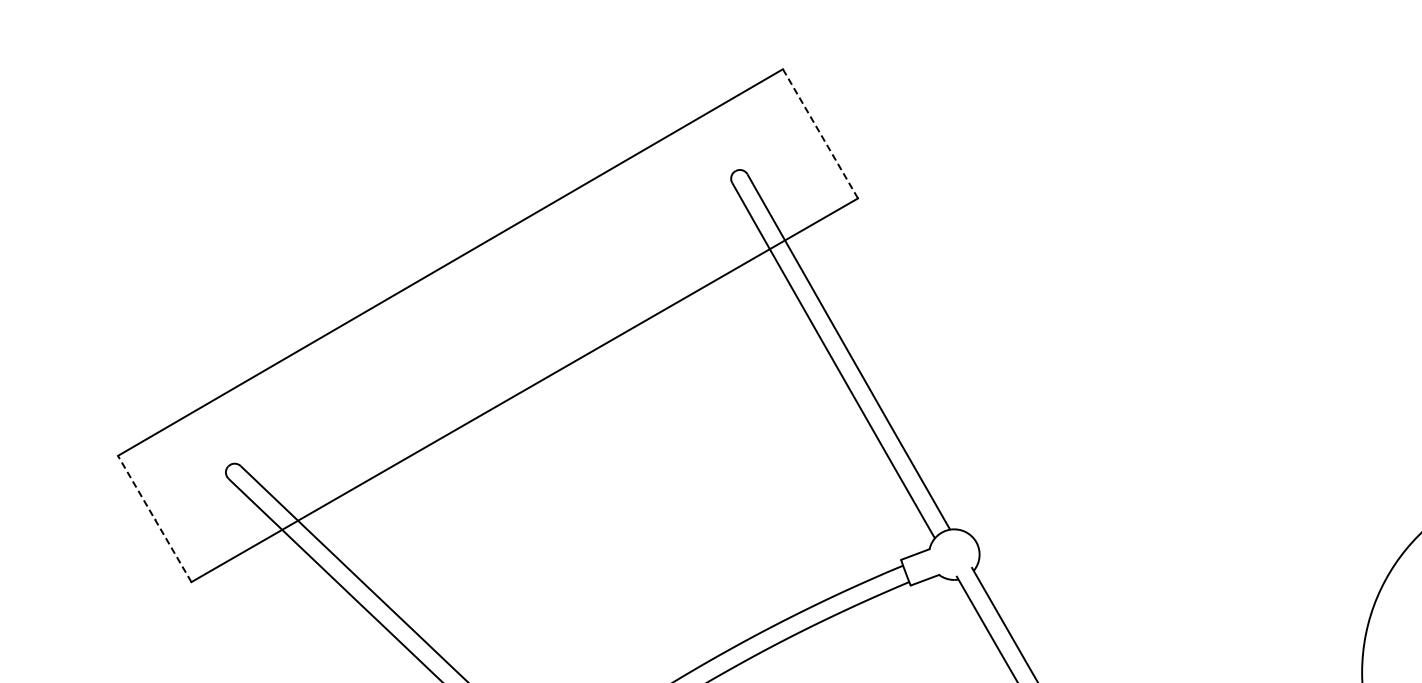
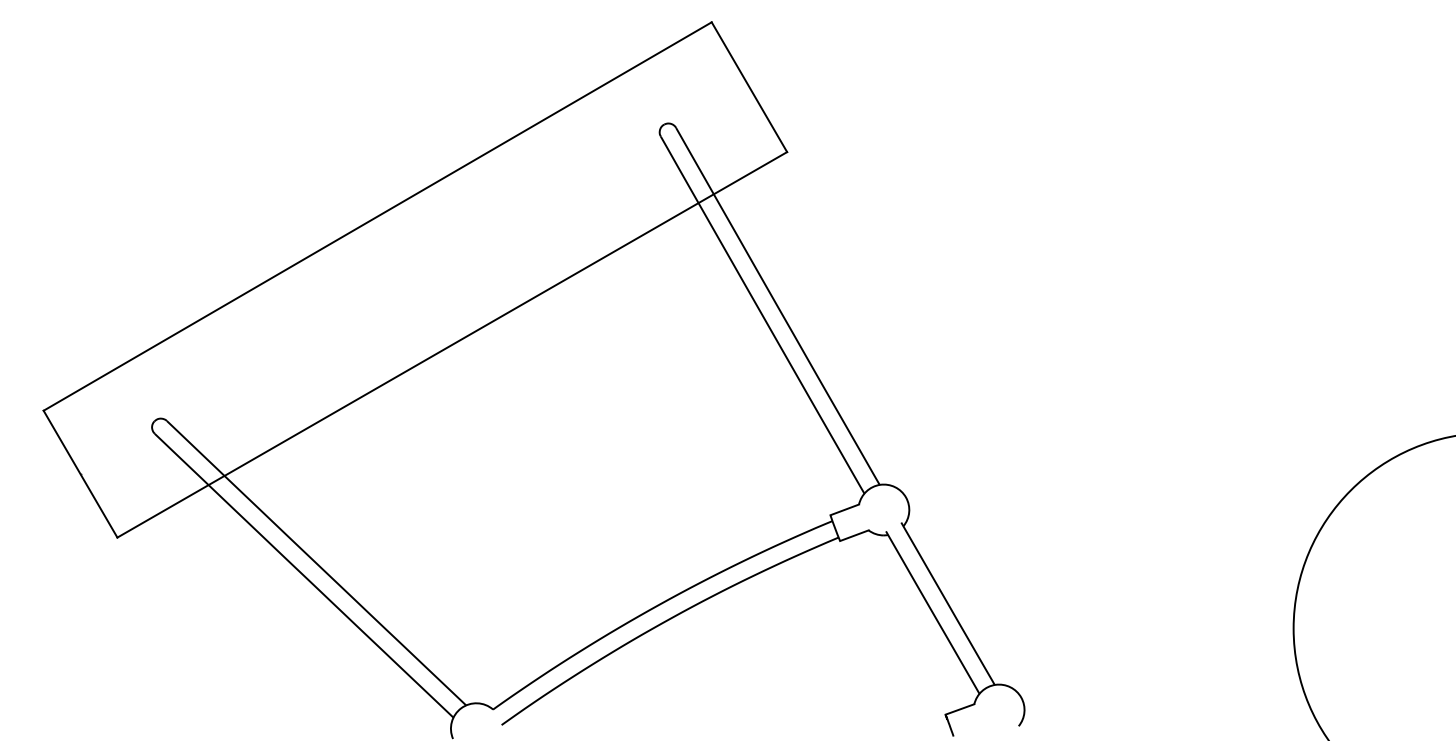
line: (820, 134) -> (749, 87), dashed -> solid
line: (154, 518) -> (80, 473), dashed -> solid

